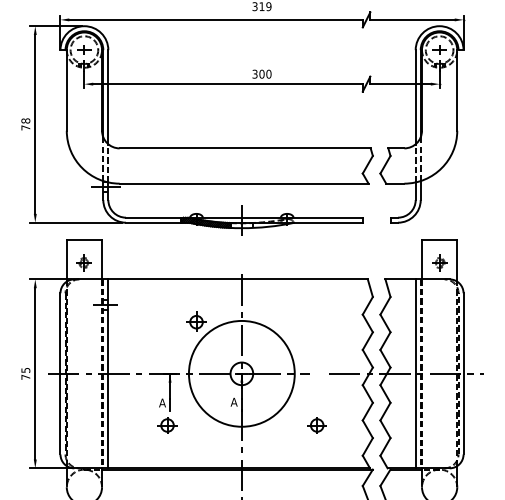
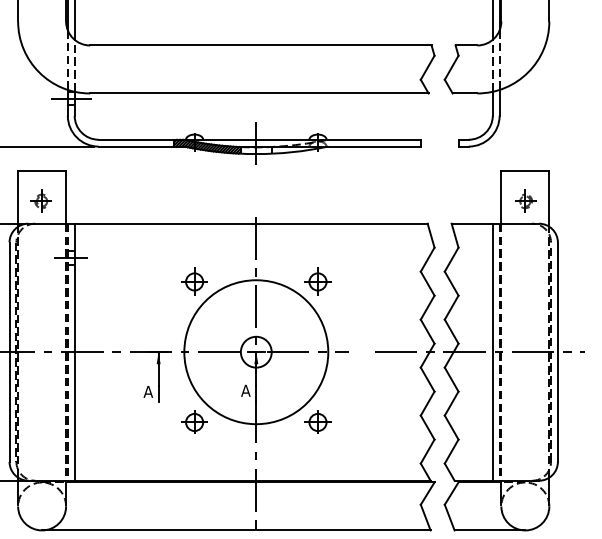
part: (286, 321) -> (317, 280), added
part: (167, 425) -> (194, 422), moved
part: (316, 425) -> (317, 422), moved

